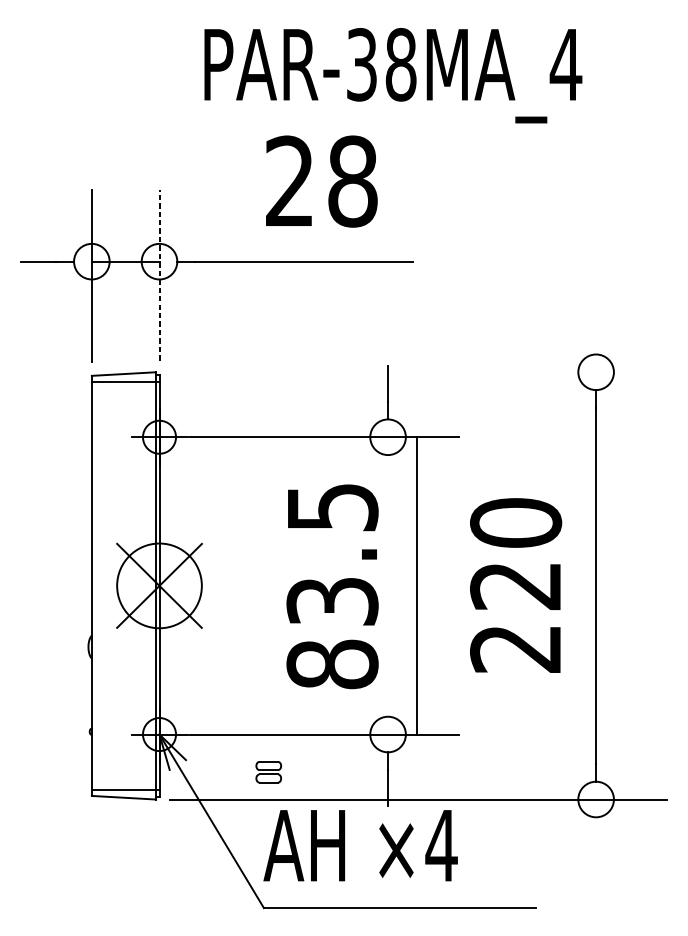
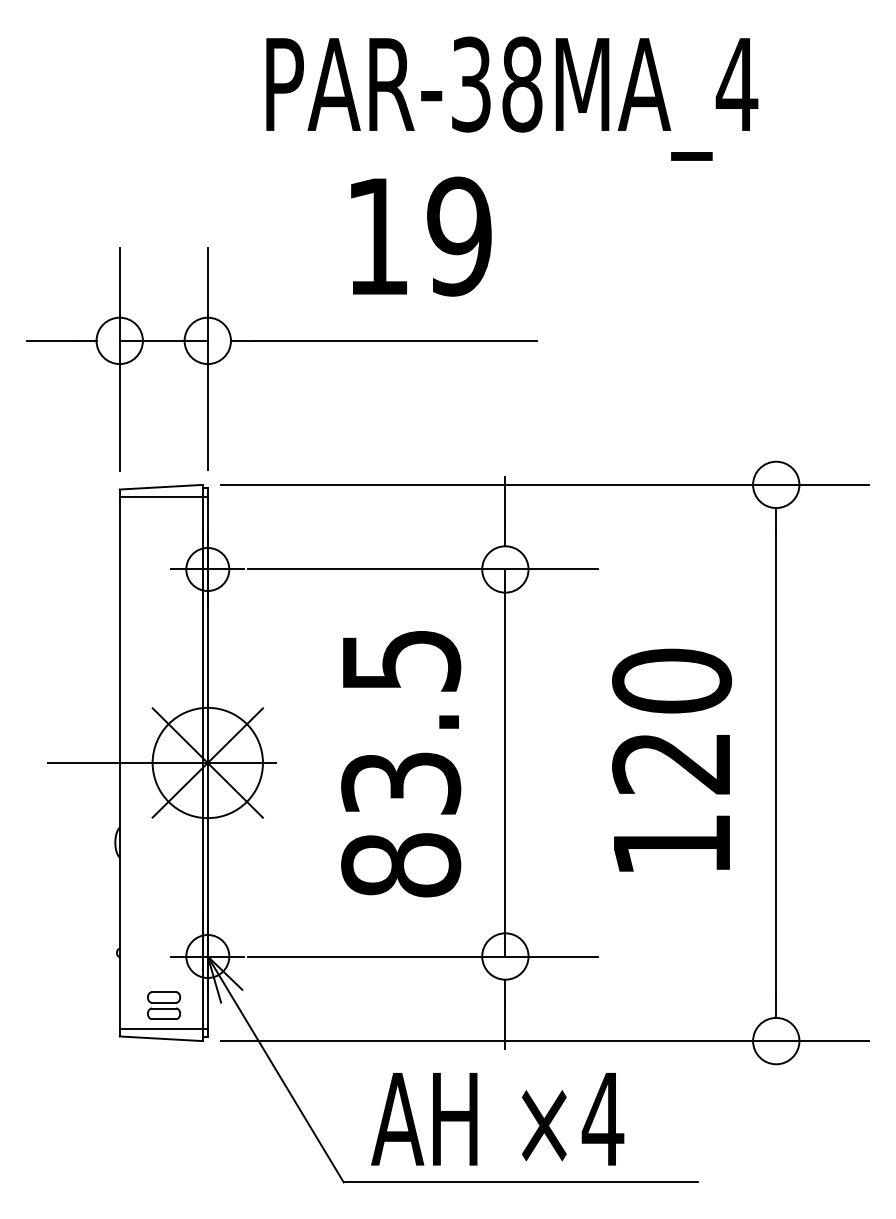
text: (321, 181) -> (418, 236), 28 -> 19
line: (159, 275) -> (207, 358), dashed -> solid
line: (418, 371) -> (544, 484), added
line: (416, 585) -> (505, 762), moved
line: (123, 586) -> (161, 763), added
text: (332, 587) -> (401, 764), moved
text: (514, 649) -> (670, 845), 220 -> 120
part: (269, 772) -> (164, 1005), moved
text: (360, 845) -> (497, 1119), moved

